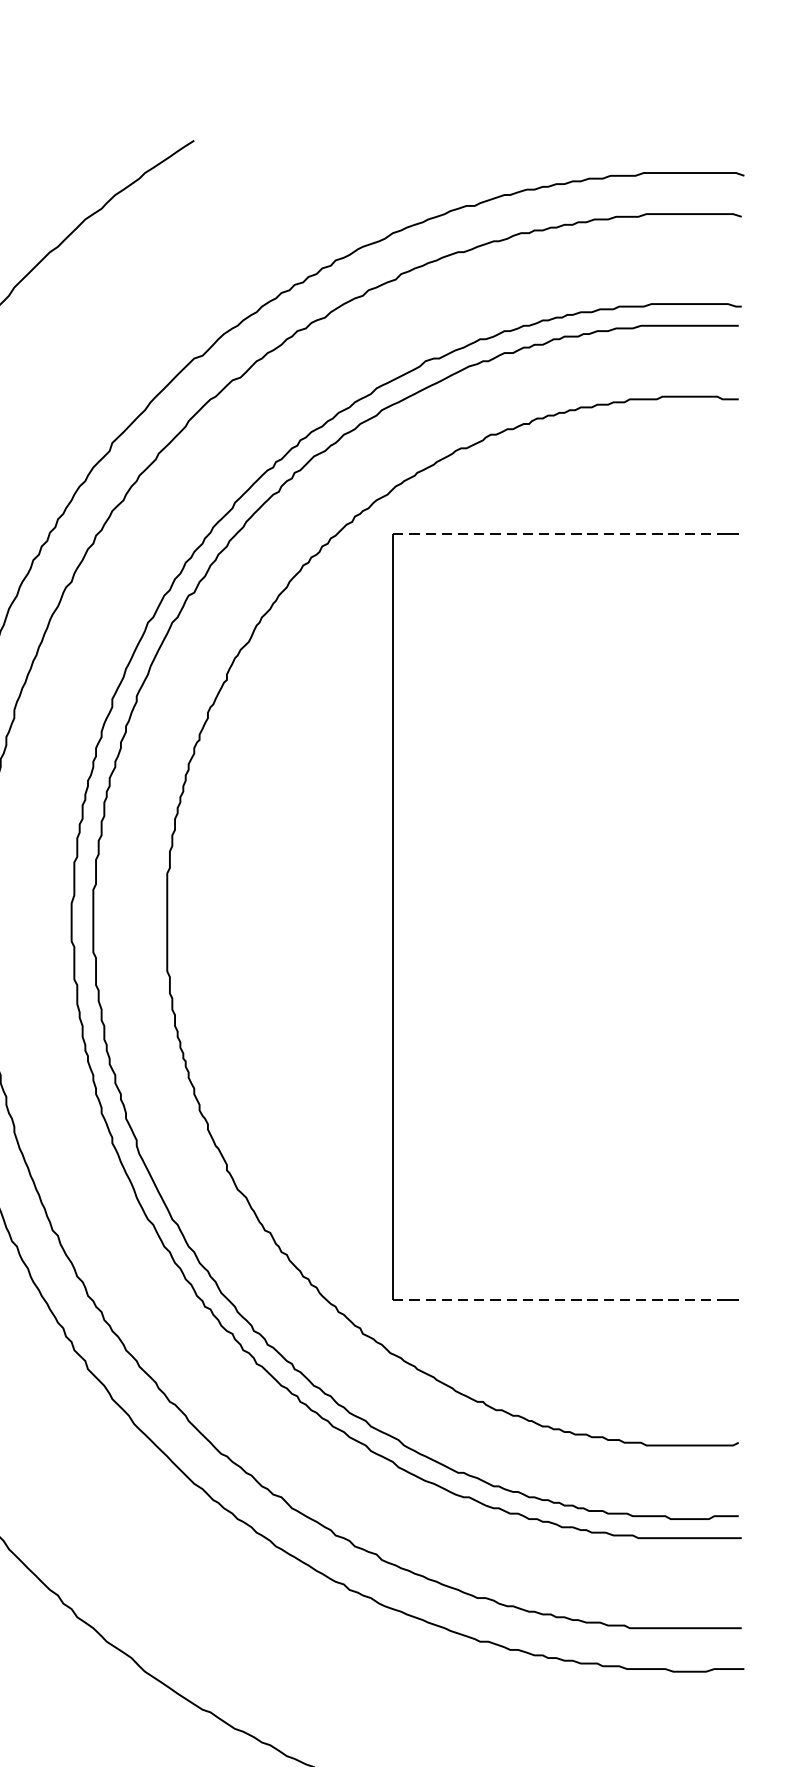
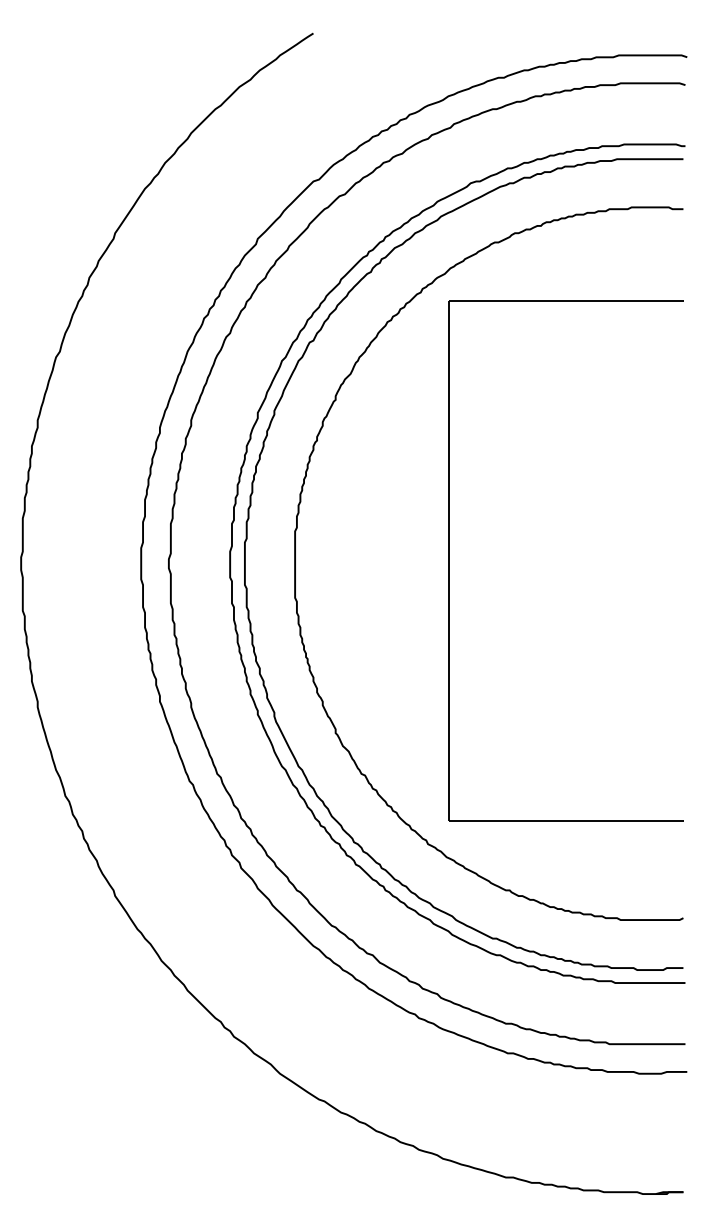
line: (556, 535) -> (559, 301), dashed -> solid
line: (556, 1300) -> (559, 821), dashed -> solid

